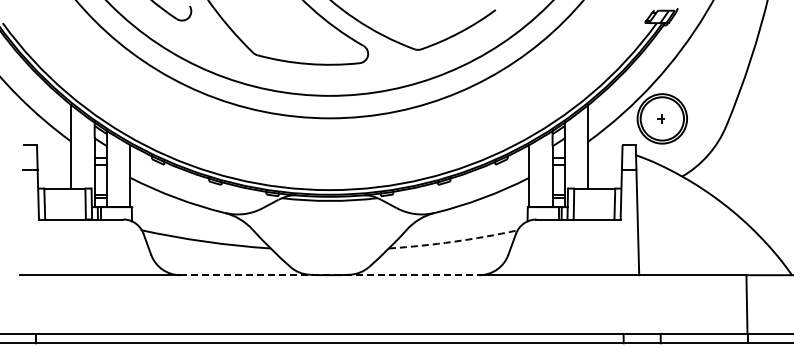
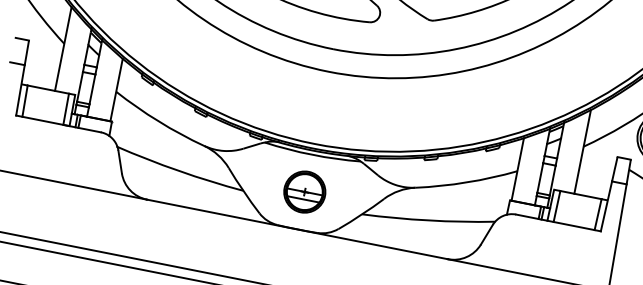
part: (329, 238) -> (304, 192), added
arc: (453, 241) -> (428, 220), dashed -> solid
line: (329, 275) -> (297, 229), dashed -> solid

